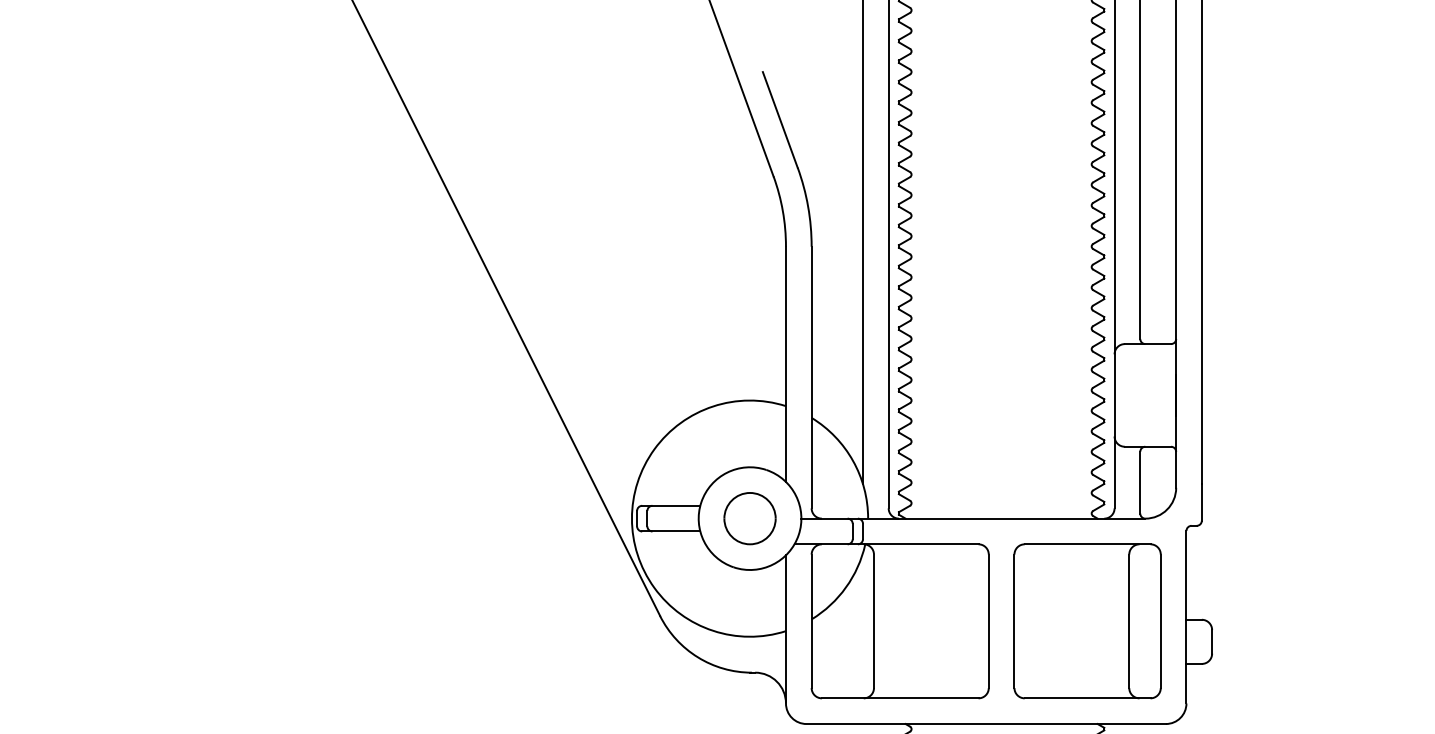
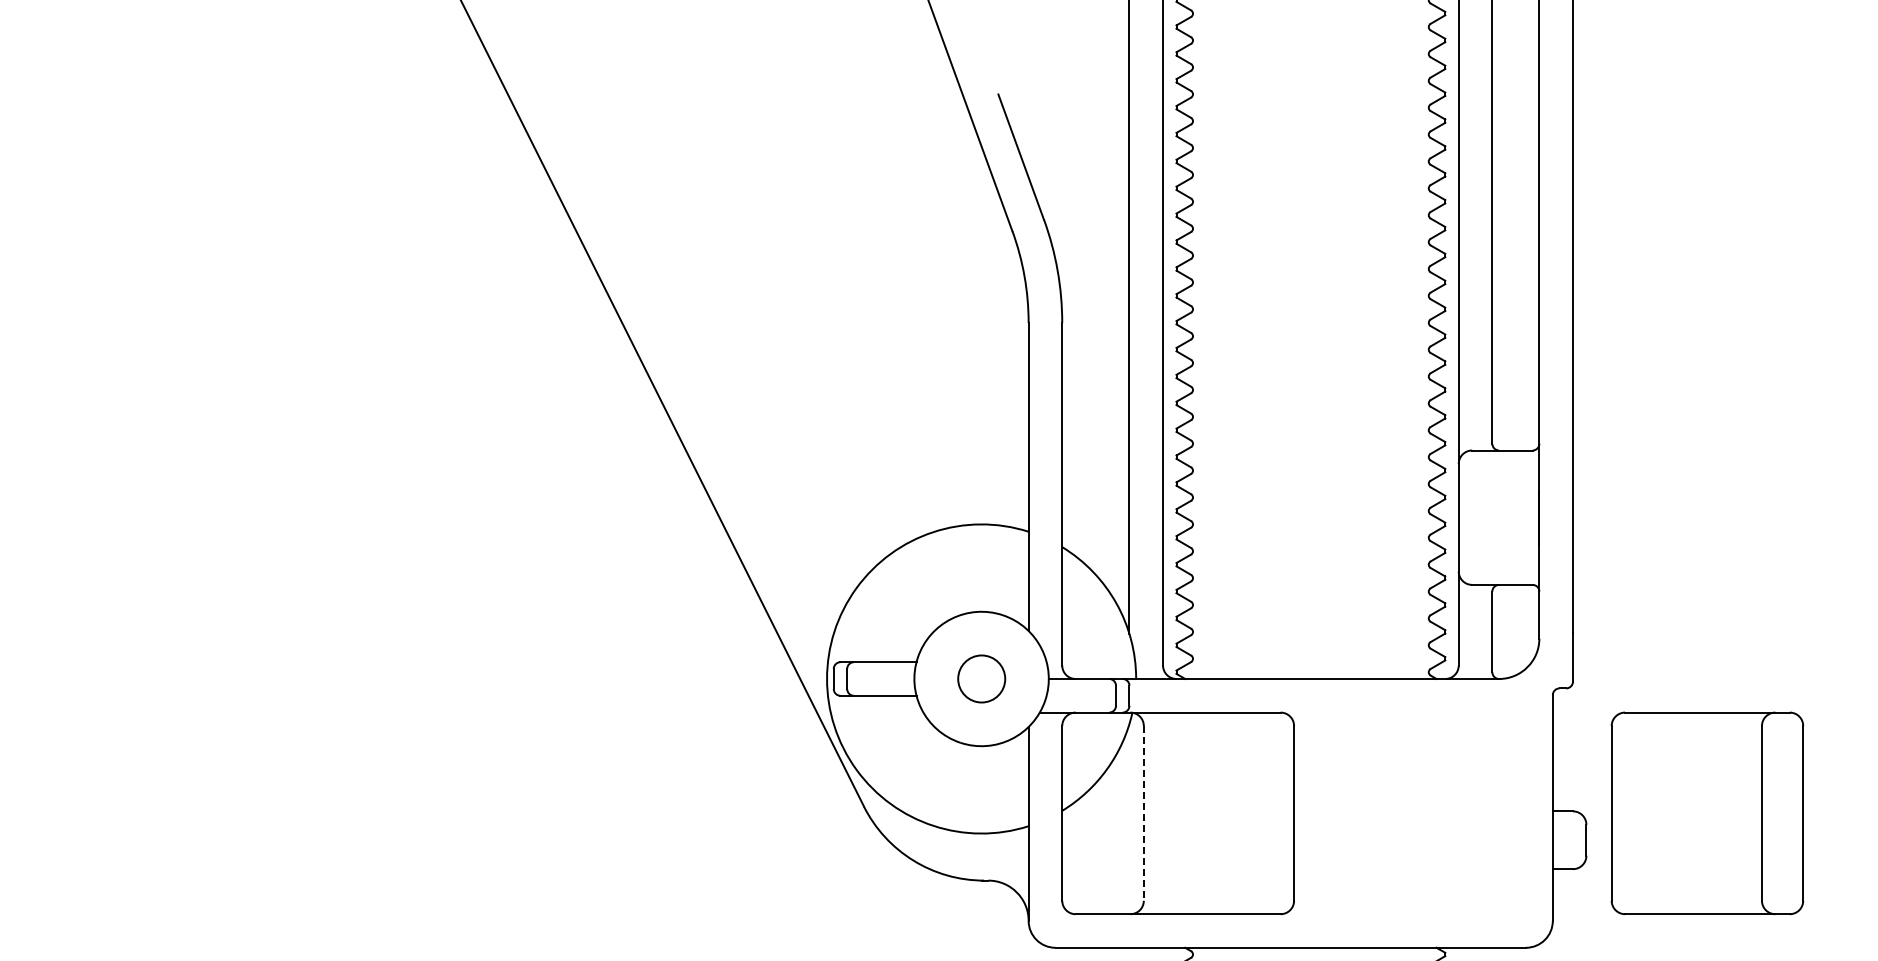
part: (749, 518) -> (981, 678), size x0.7
line: (873, 621) -> (1143, 813), solid -> dashed
part: (1087, 621) -> (1707, 813), moved

